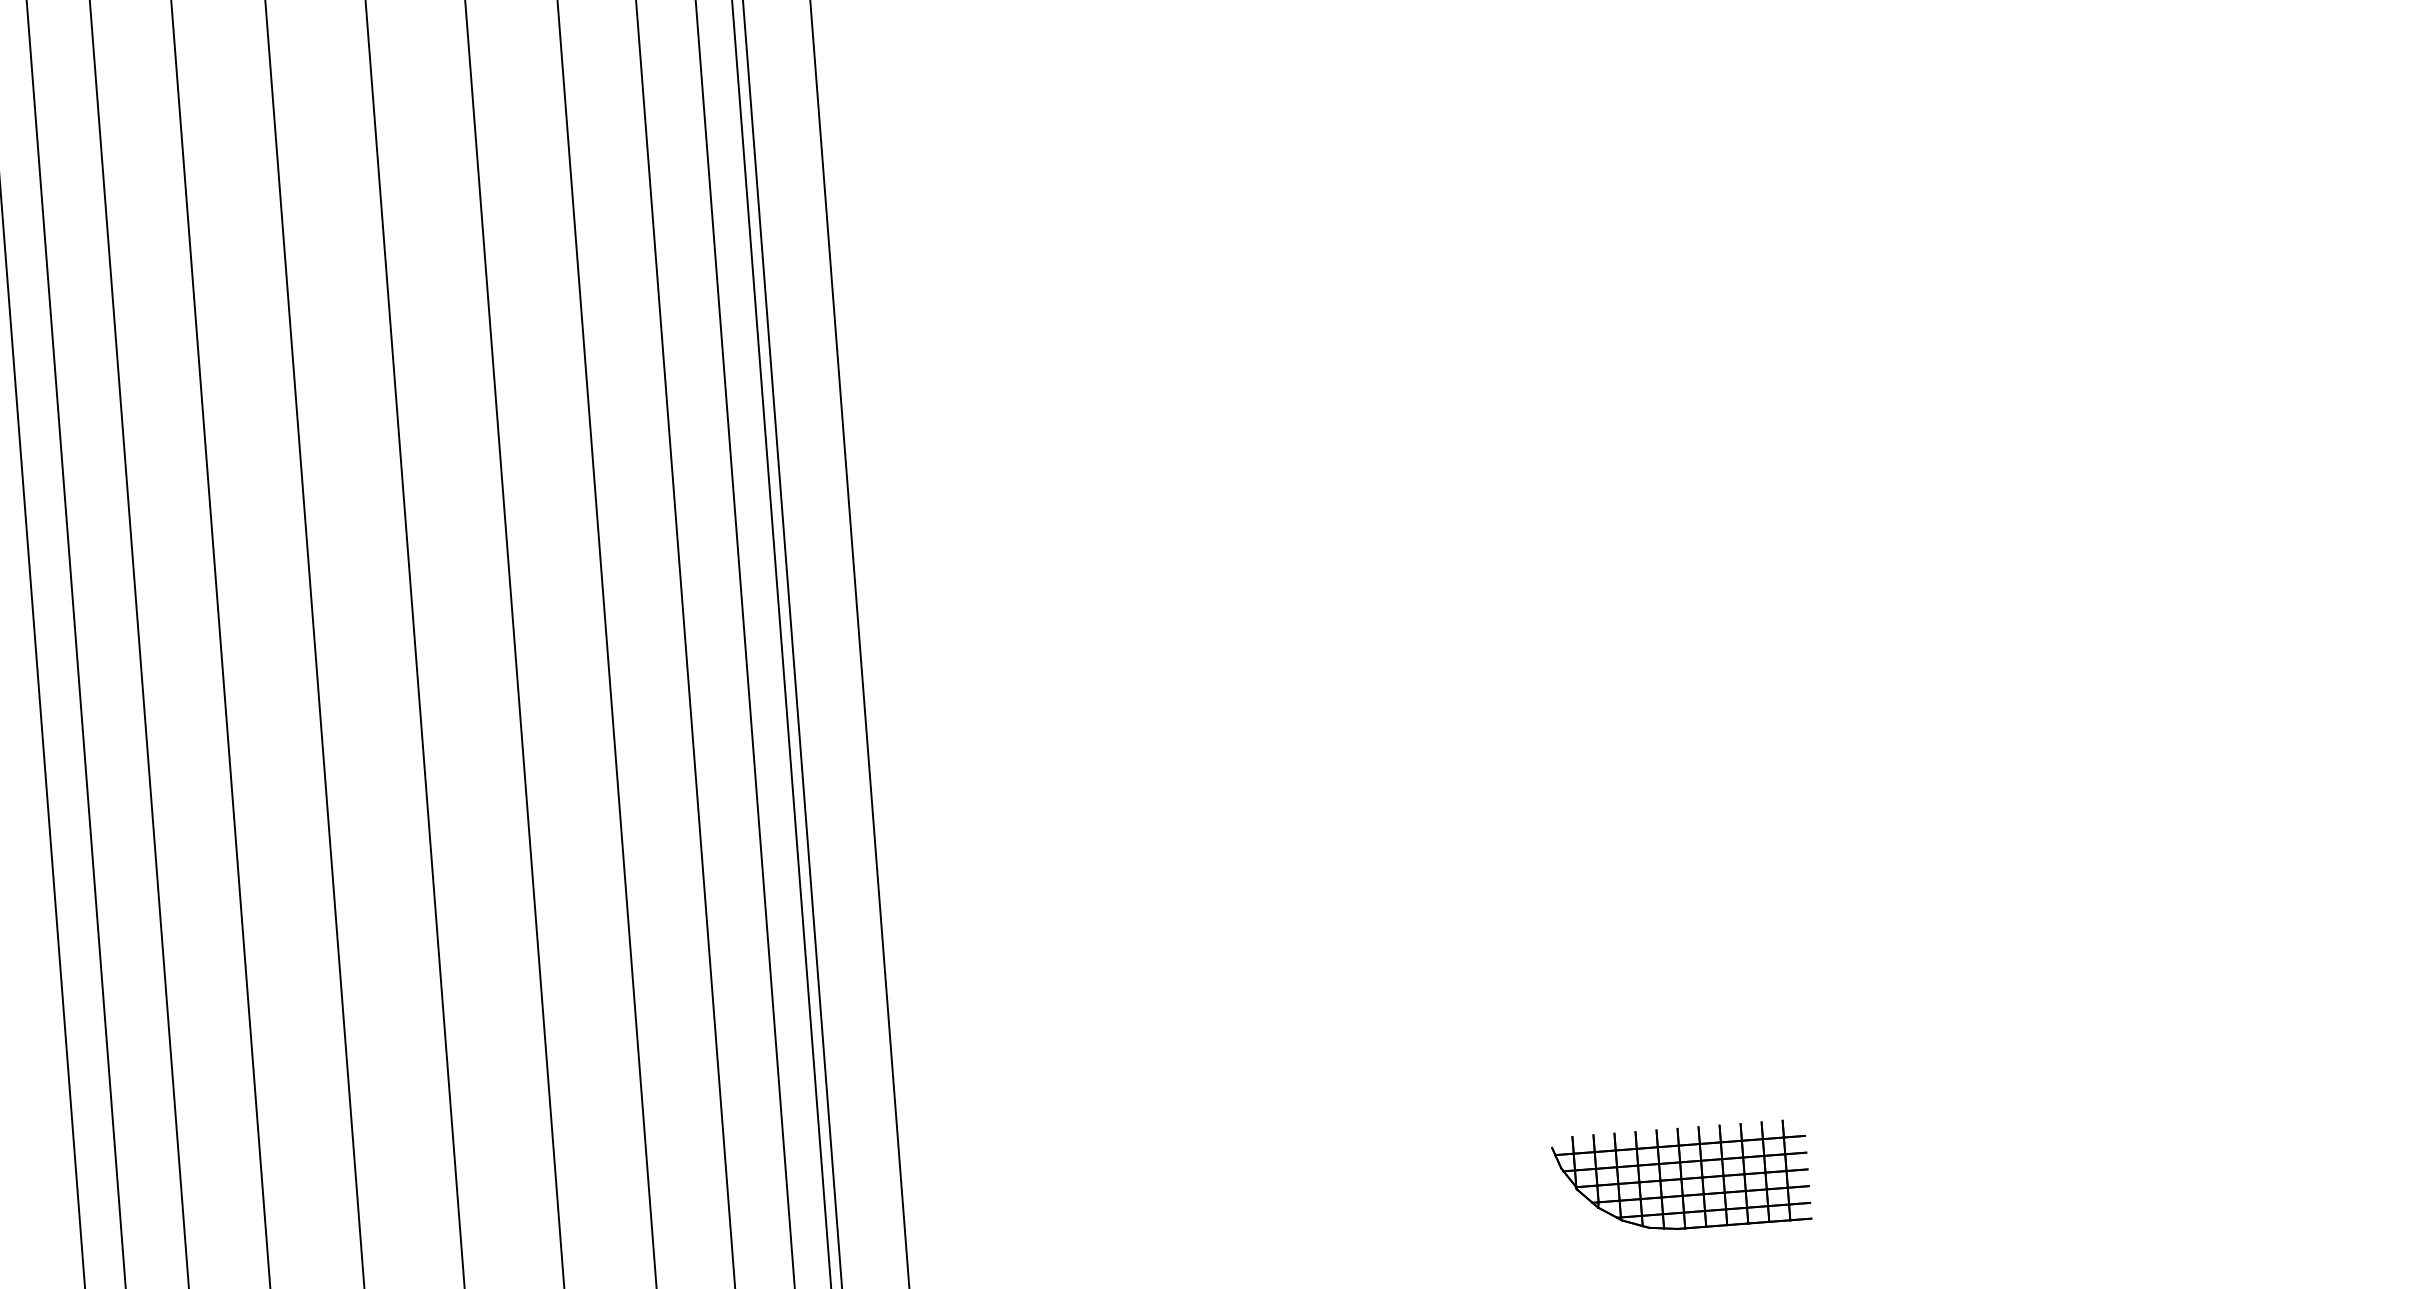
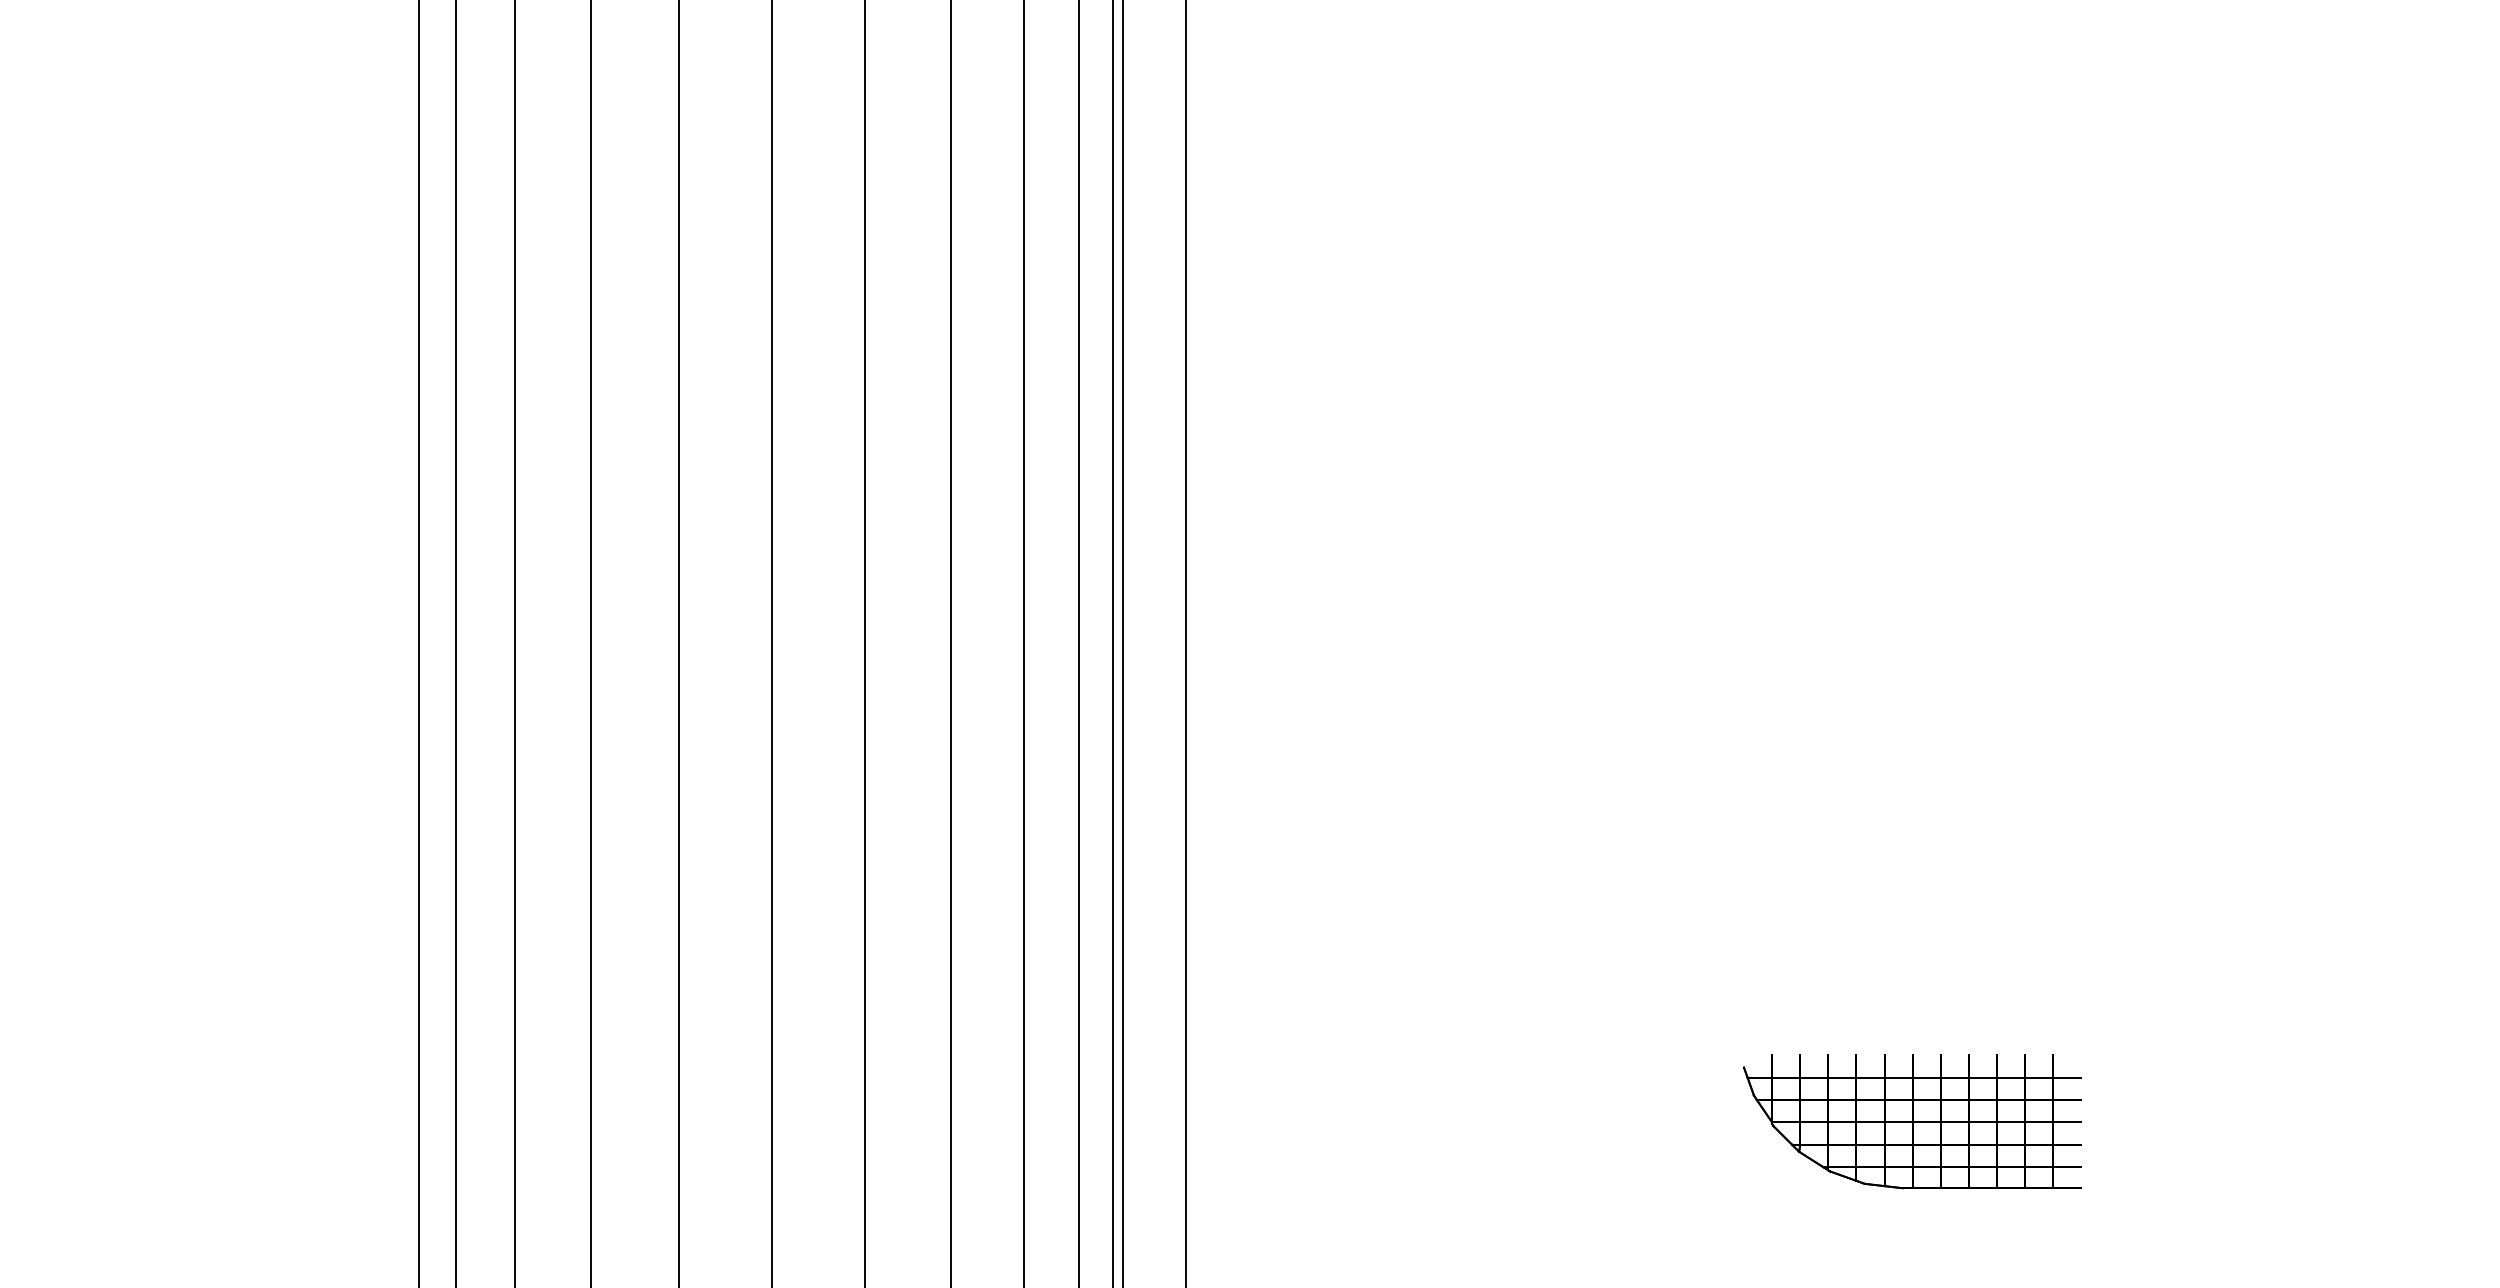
part: (1680, 1178) -> (1911, 1121), size x1.43

